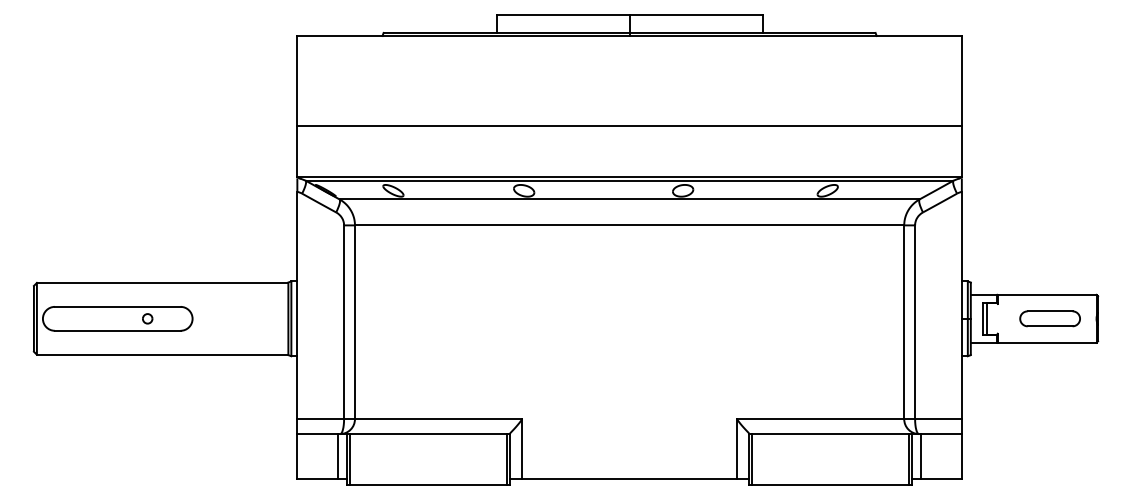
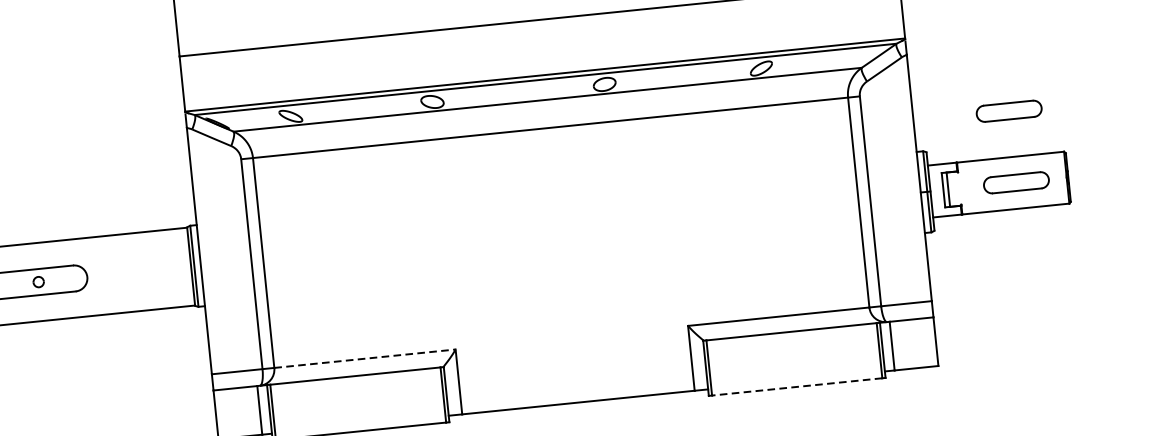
part: (1049, 252) -> (1008, 110), added
line: (438, 419) -> (364, 359), solid -> dashed
line: (830, 484) -> (796, 386), solid -> dashed

